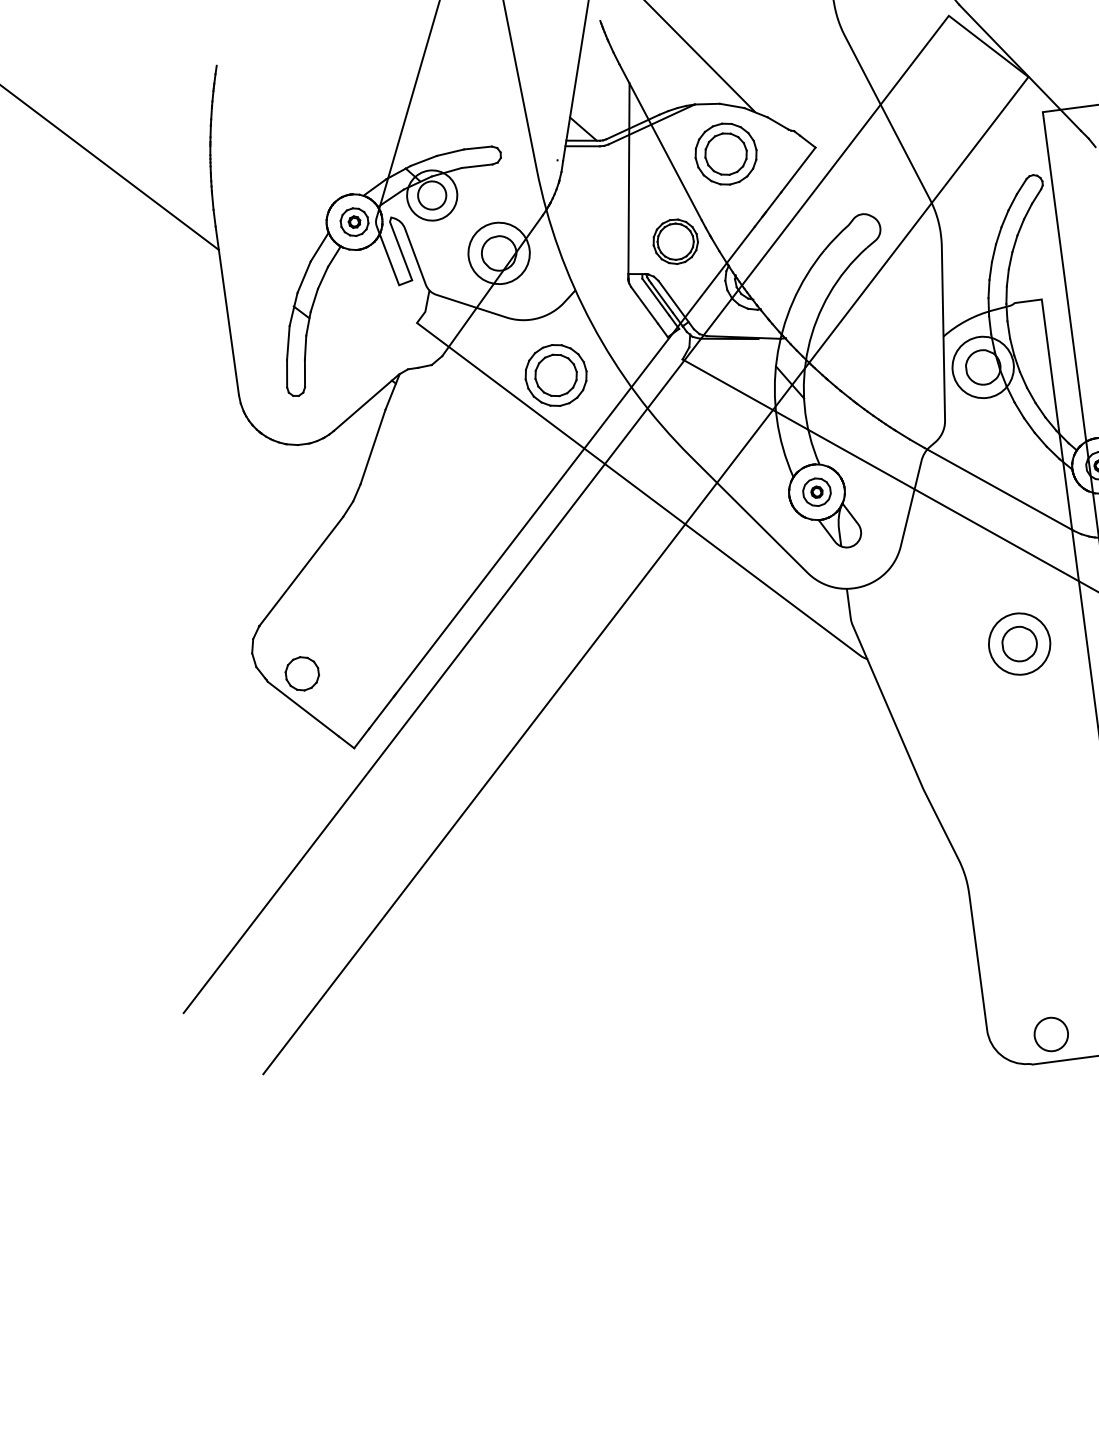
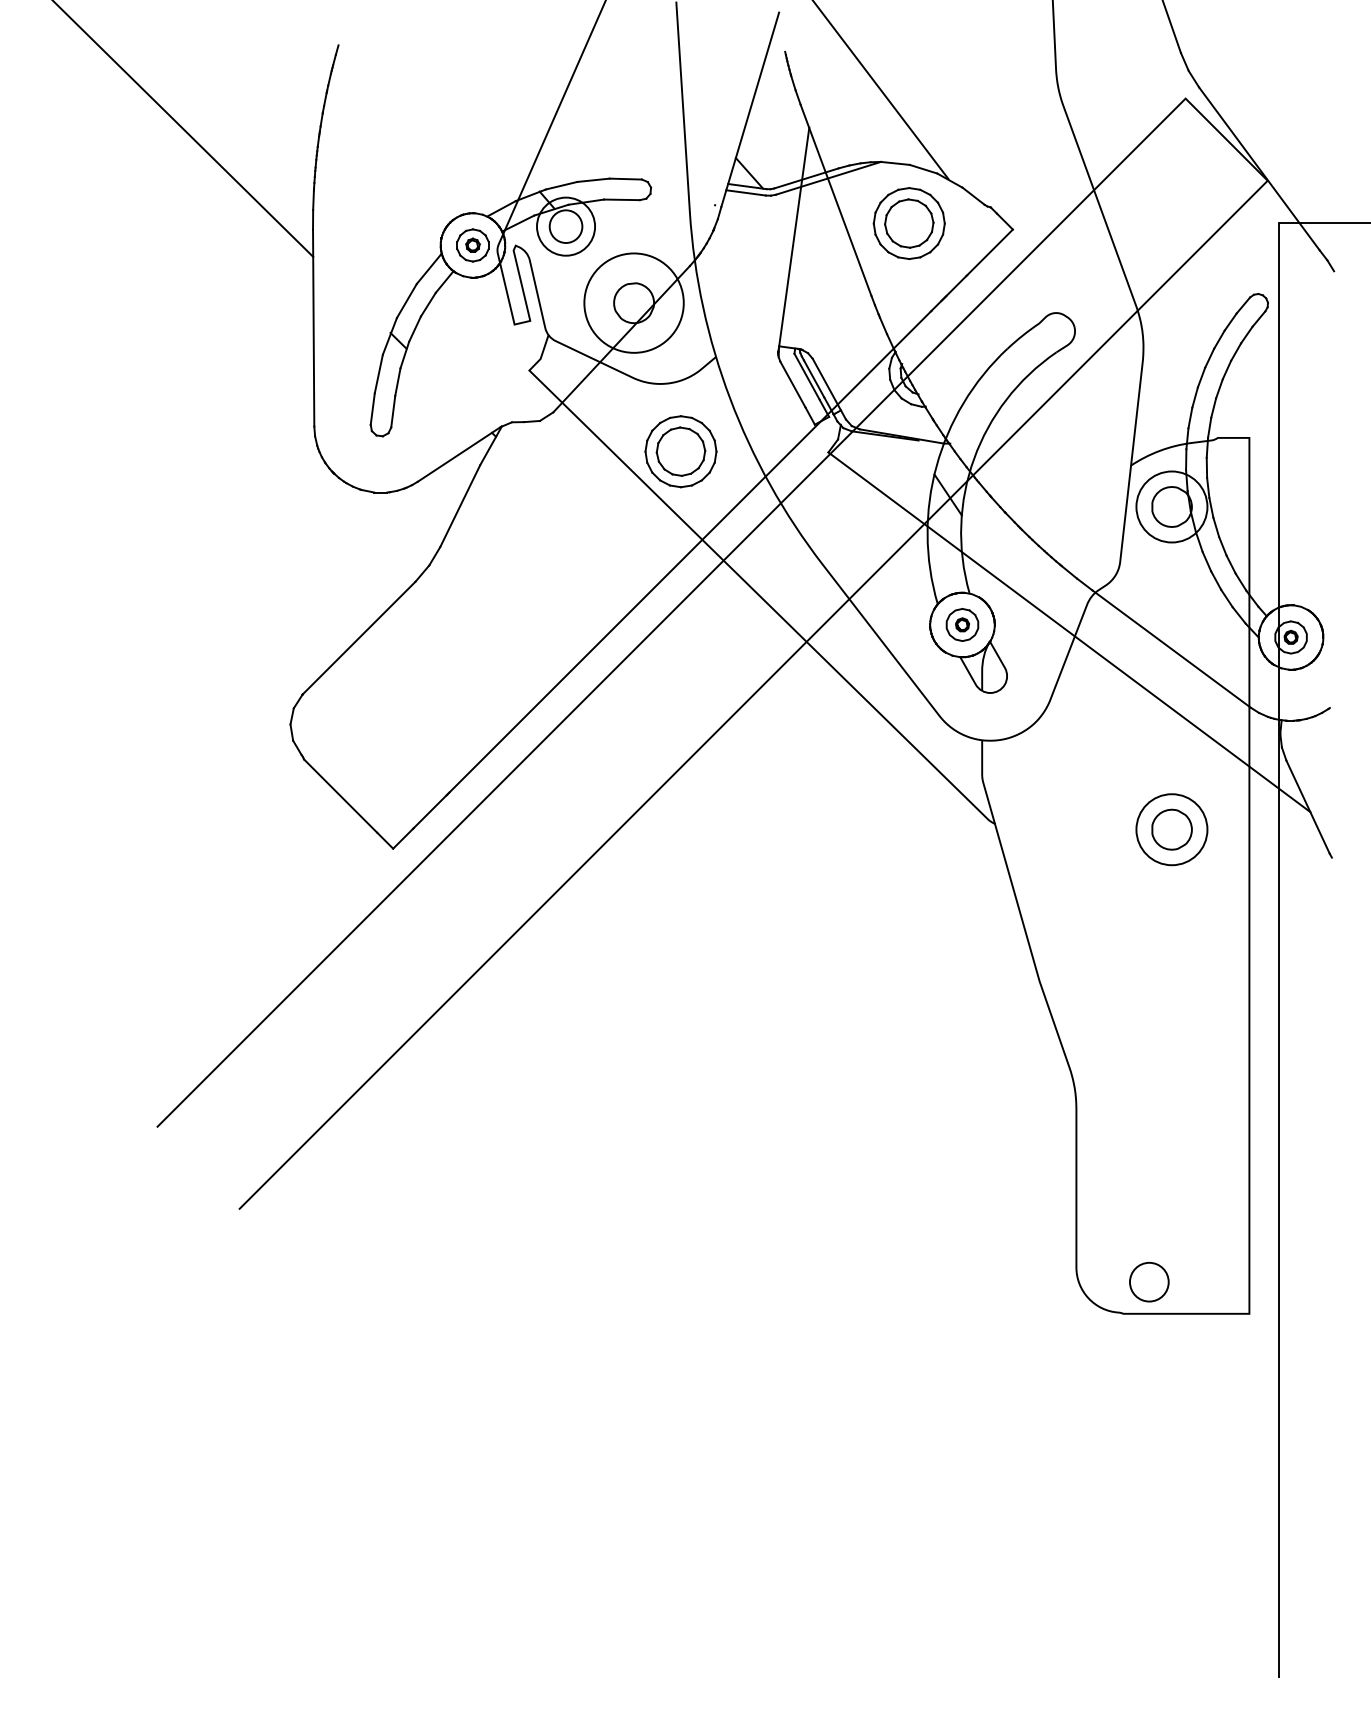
part: (675, 241) -> (837, 316), removed
circle: (498, 252) -> (633, 302), size x1.4
part: (301, 673) -> (344, 755), removed

